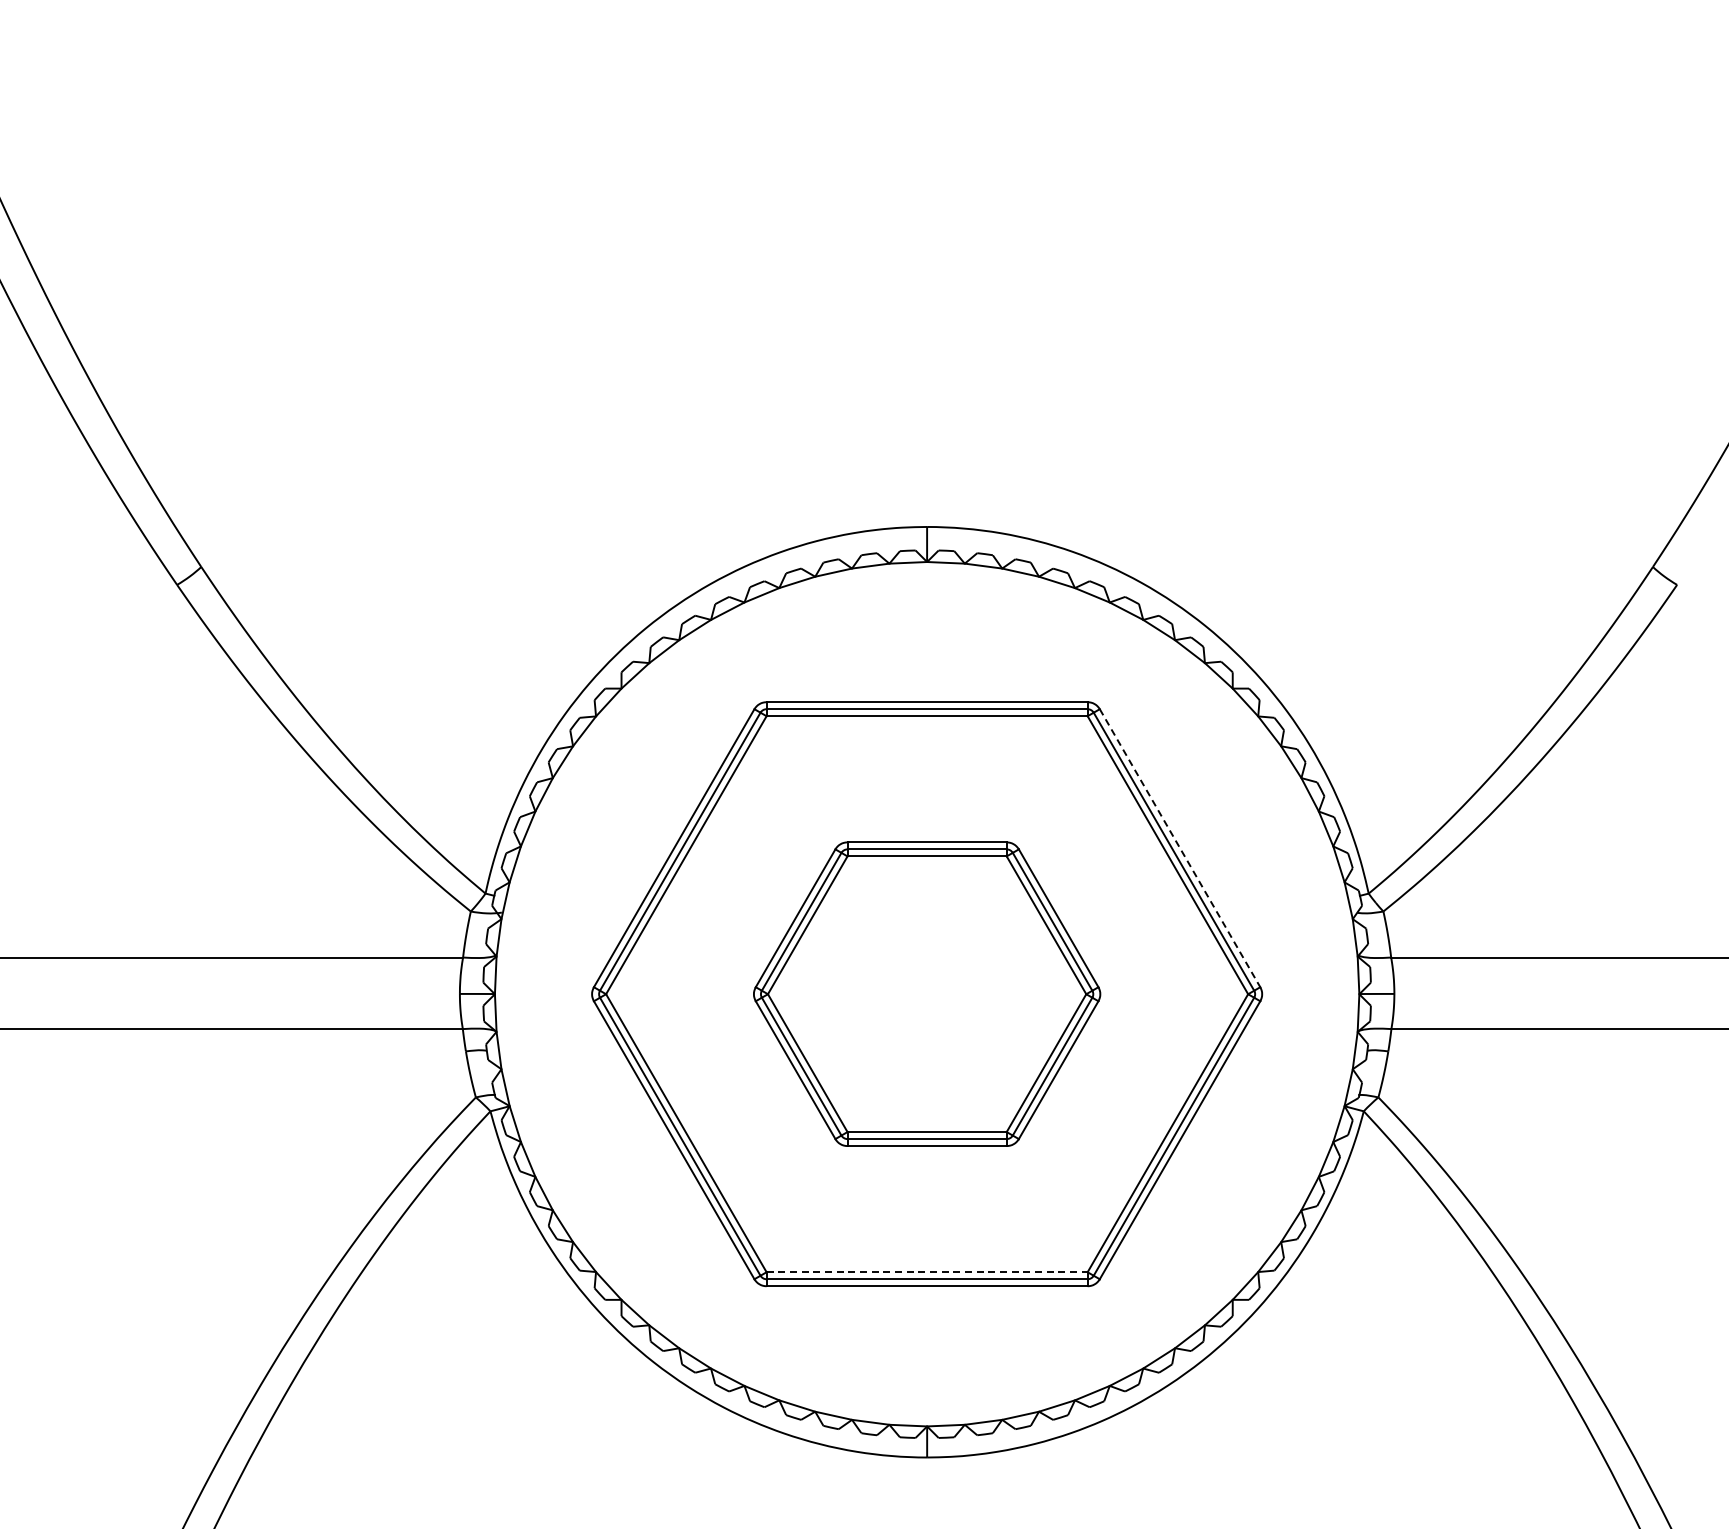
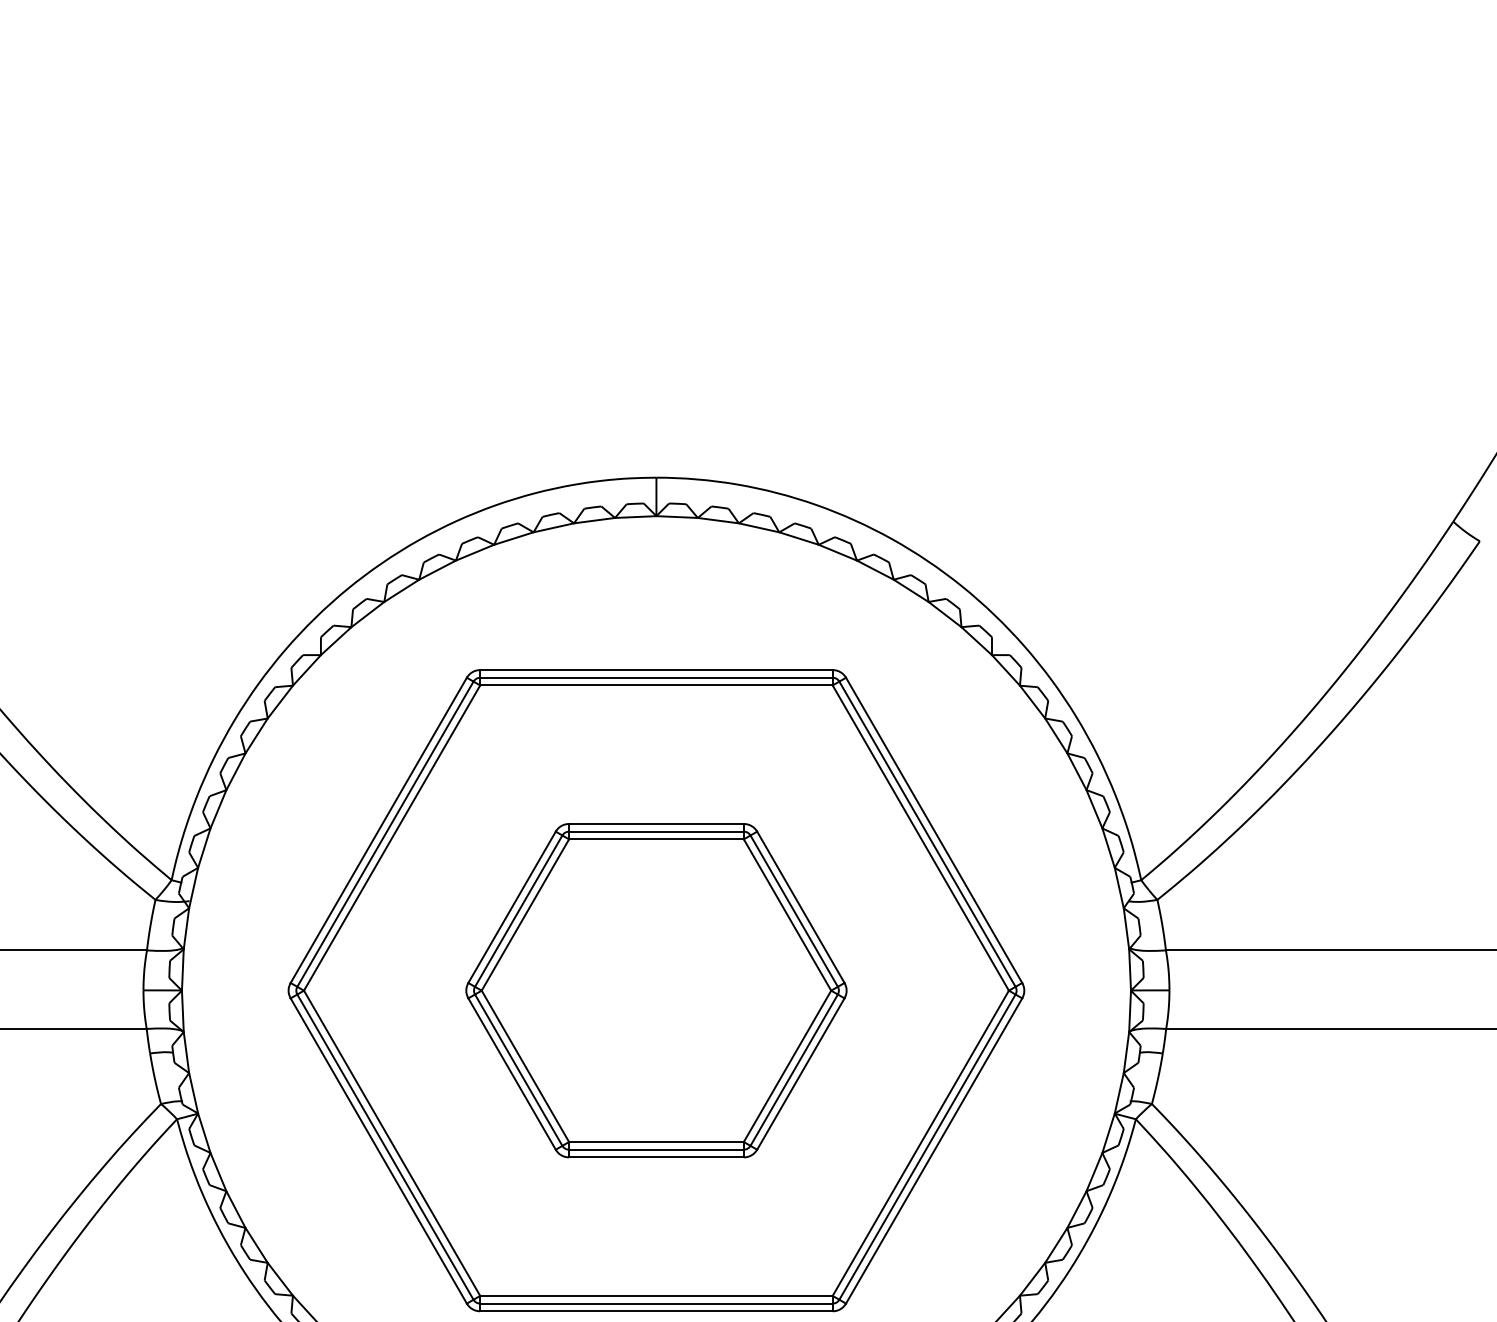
line: (1180, 848) -> (934, 830), dashed -> solid
line: (927, 1272) -> (656, 1296), dashed -> solid

